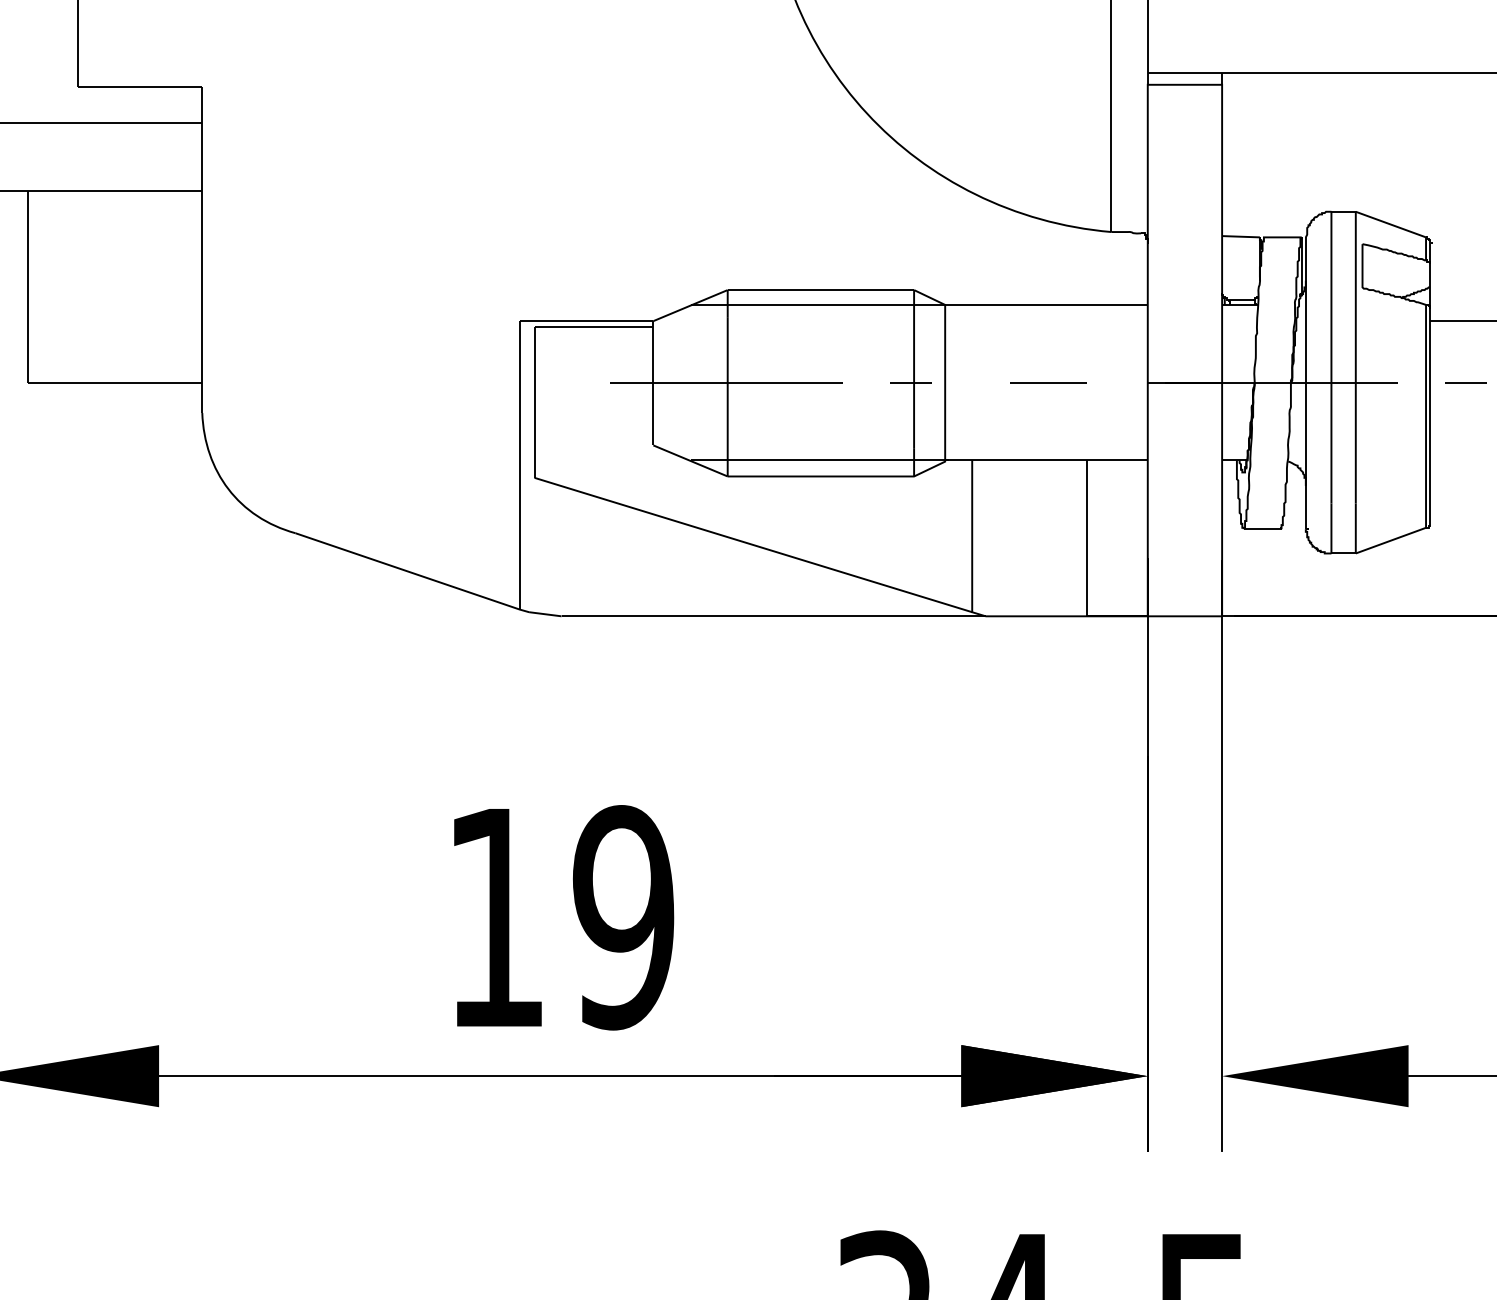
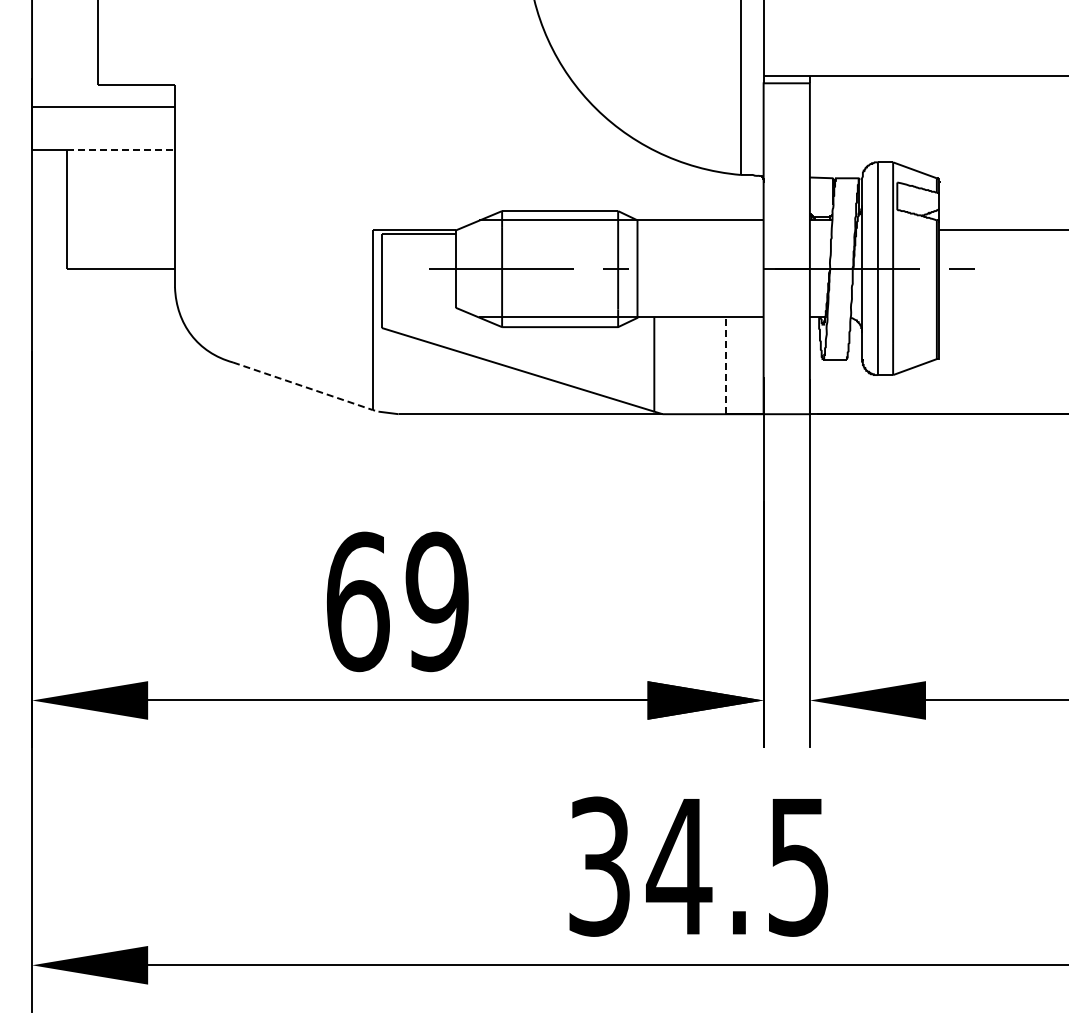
line: (116, 191) -> (121, 149), solid -> dashed
line: (1047, 382) -> (701, 268), removed
line: (1086, 538) -> (725, 365), solid -> dashed
line: (413, 573) -> (306, 387), solid -> dashed
text: (495, 917) -> (357, 601), 19 -> 69

